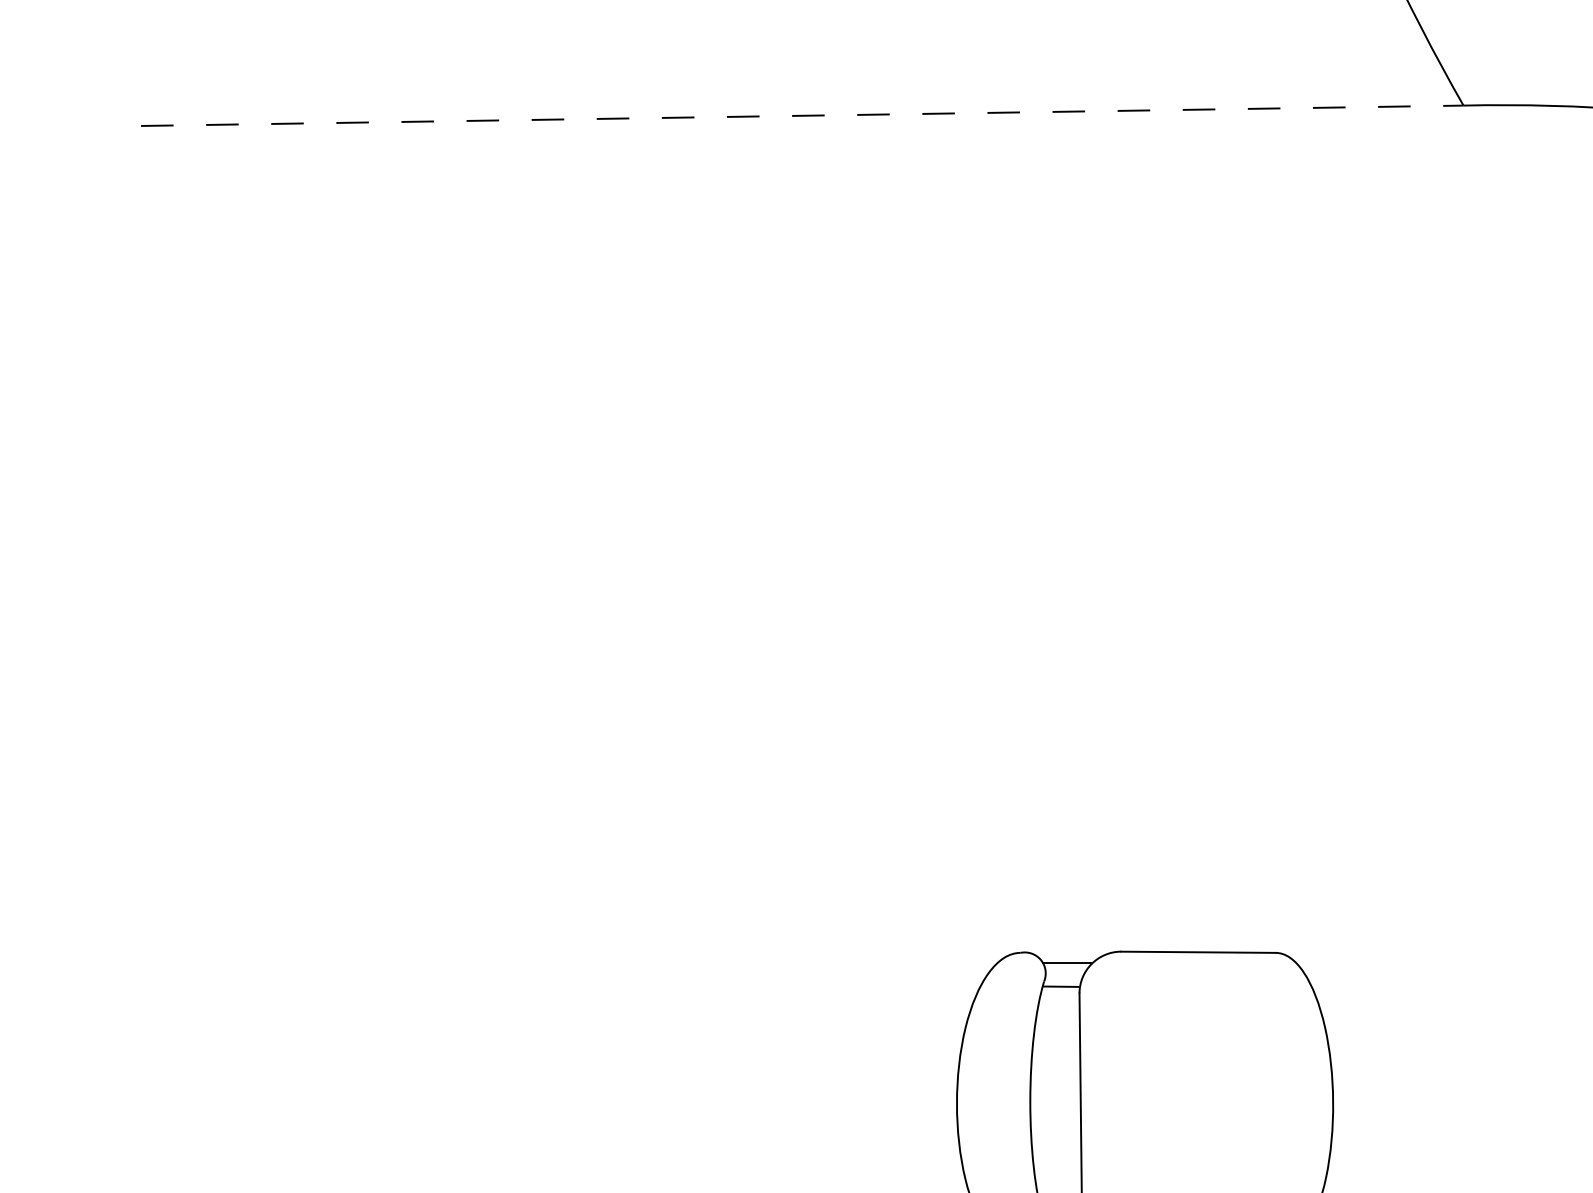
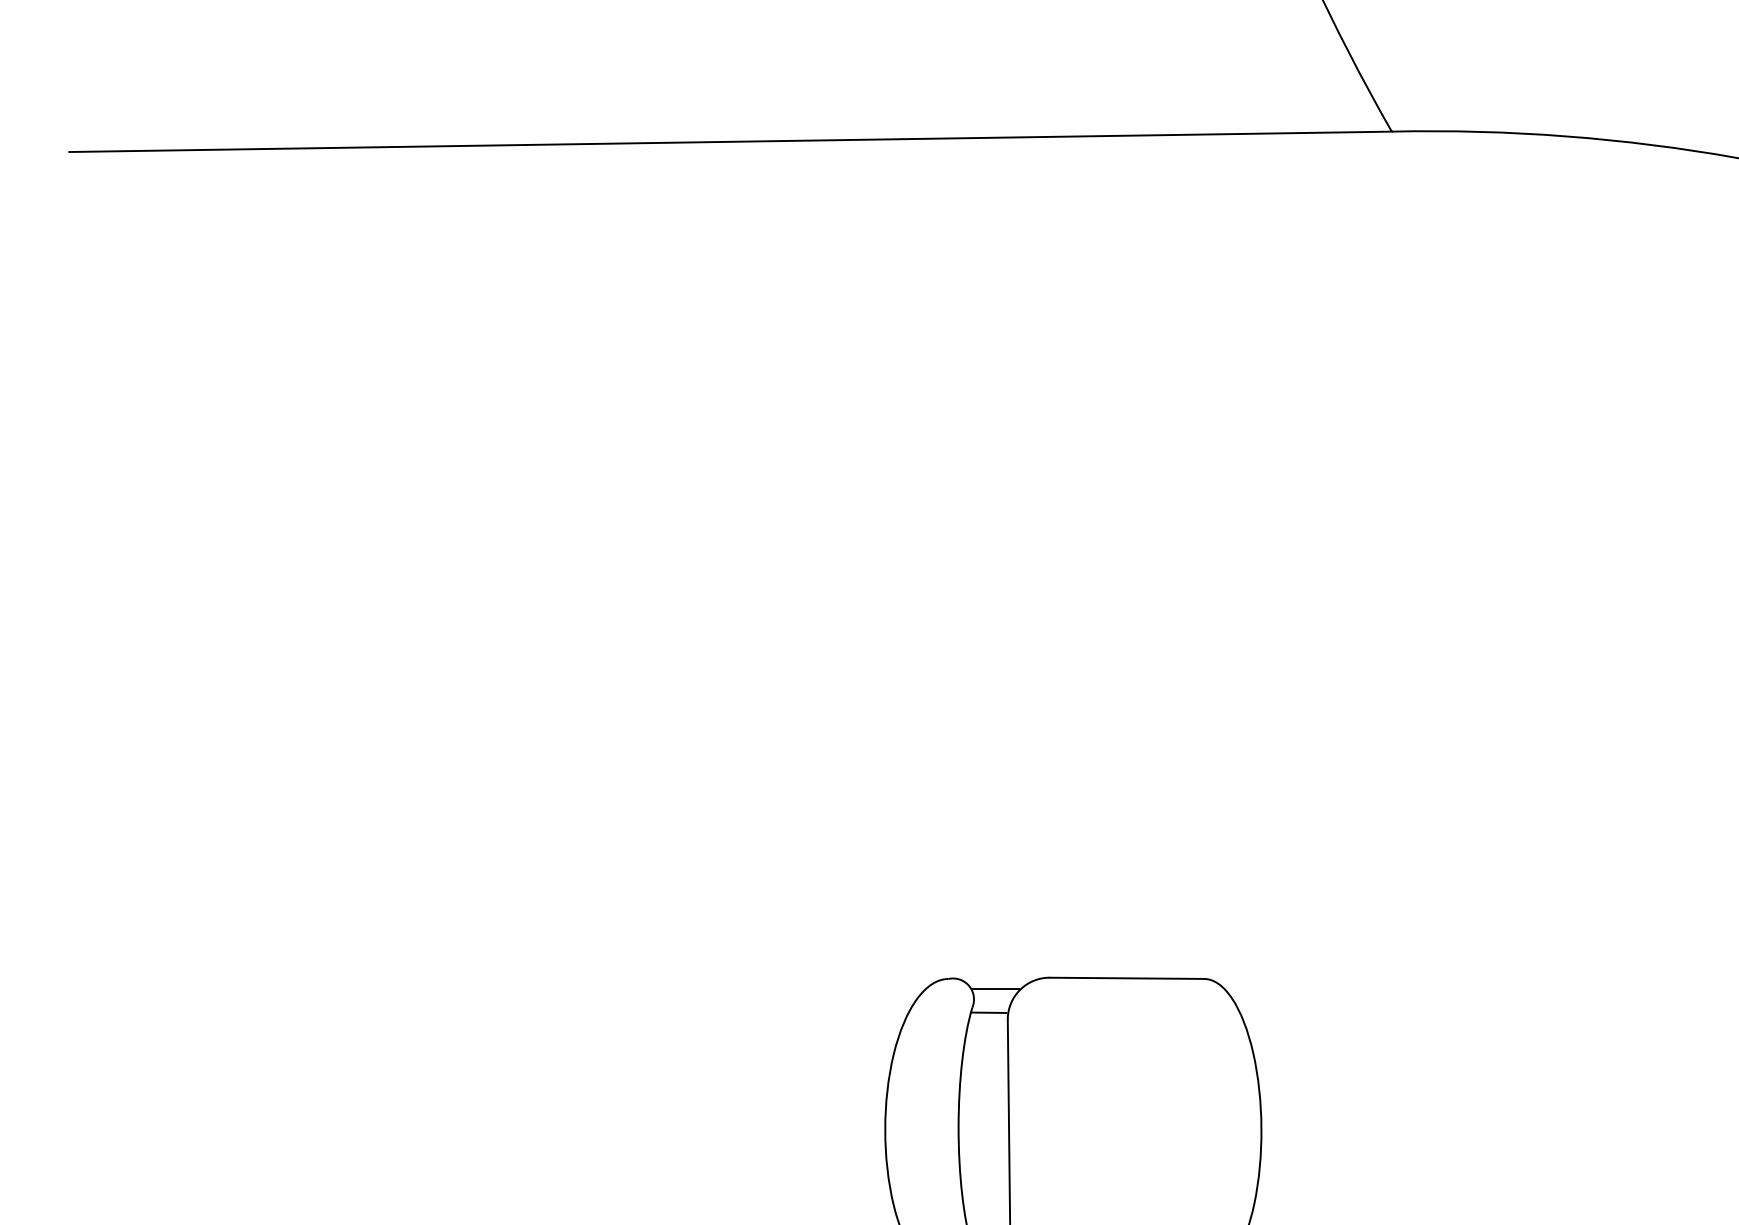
line: (803, 115) -> (731, 141), dashed -> solid

